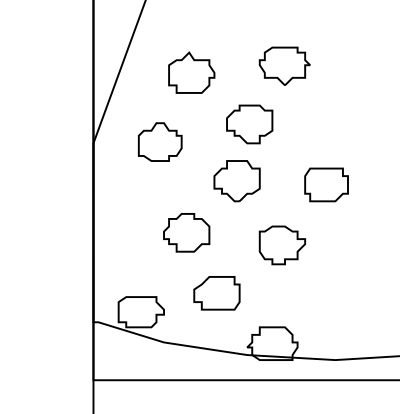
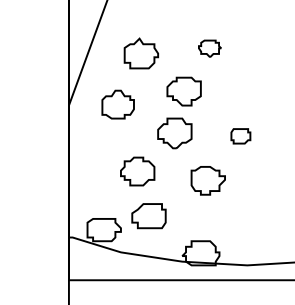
part: (284, 65) -> (209, 48), size x0.6
part: (326, 185) -> (240, 136), size x0.6
part: (216, 293) -> (148, 216), moved

